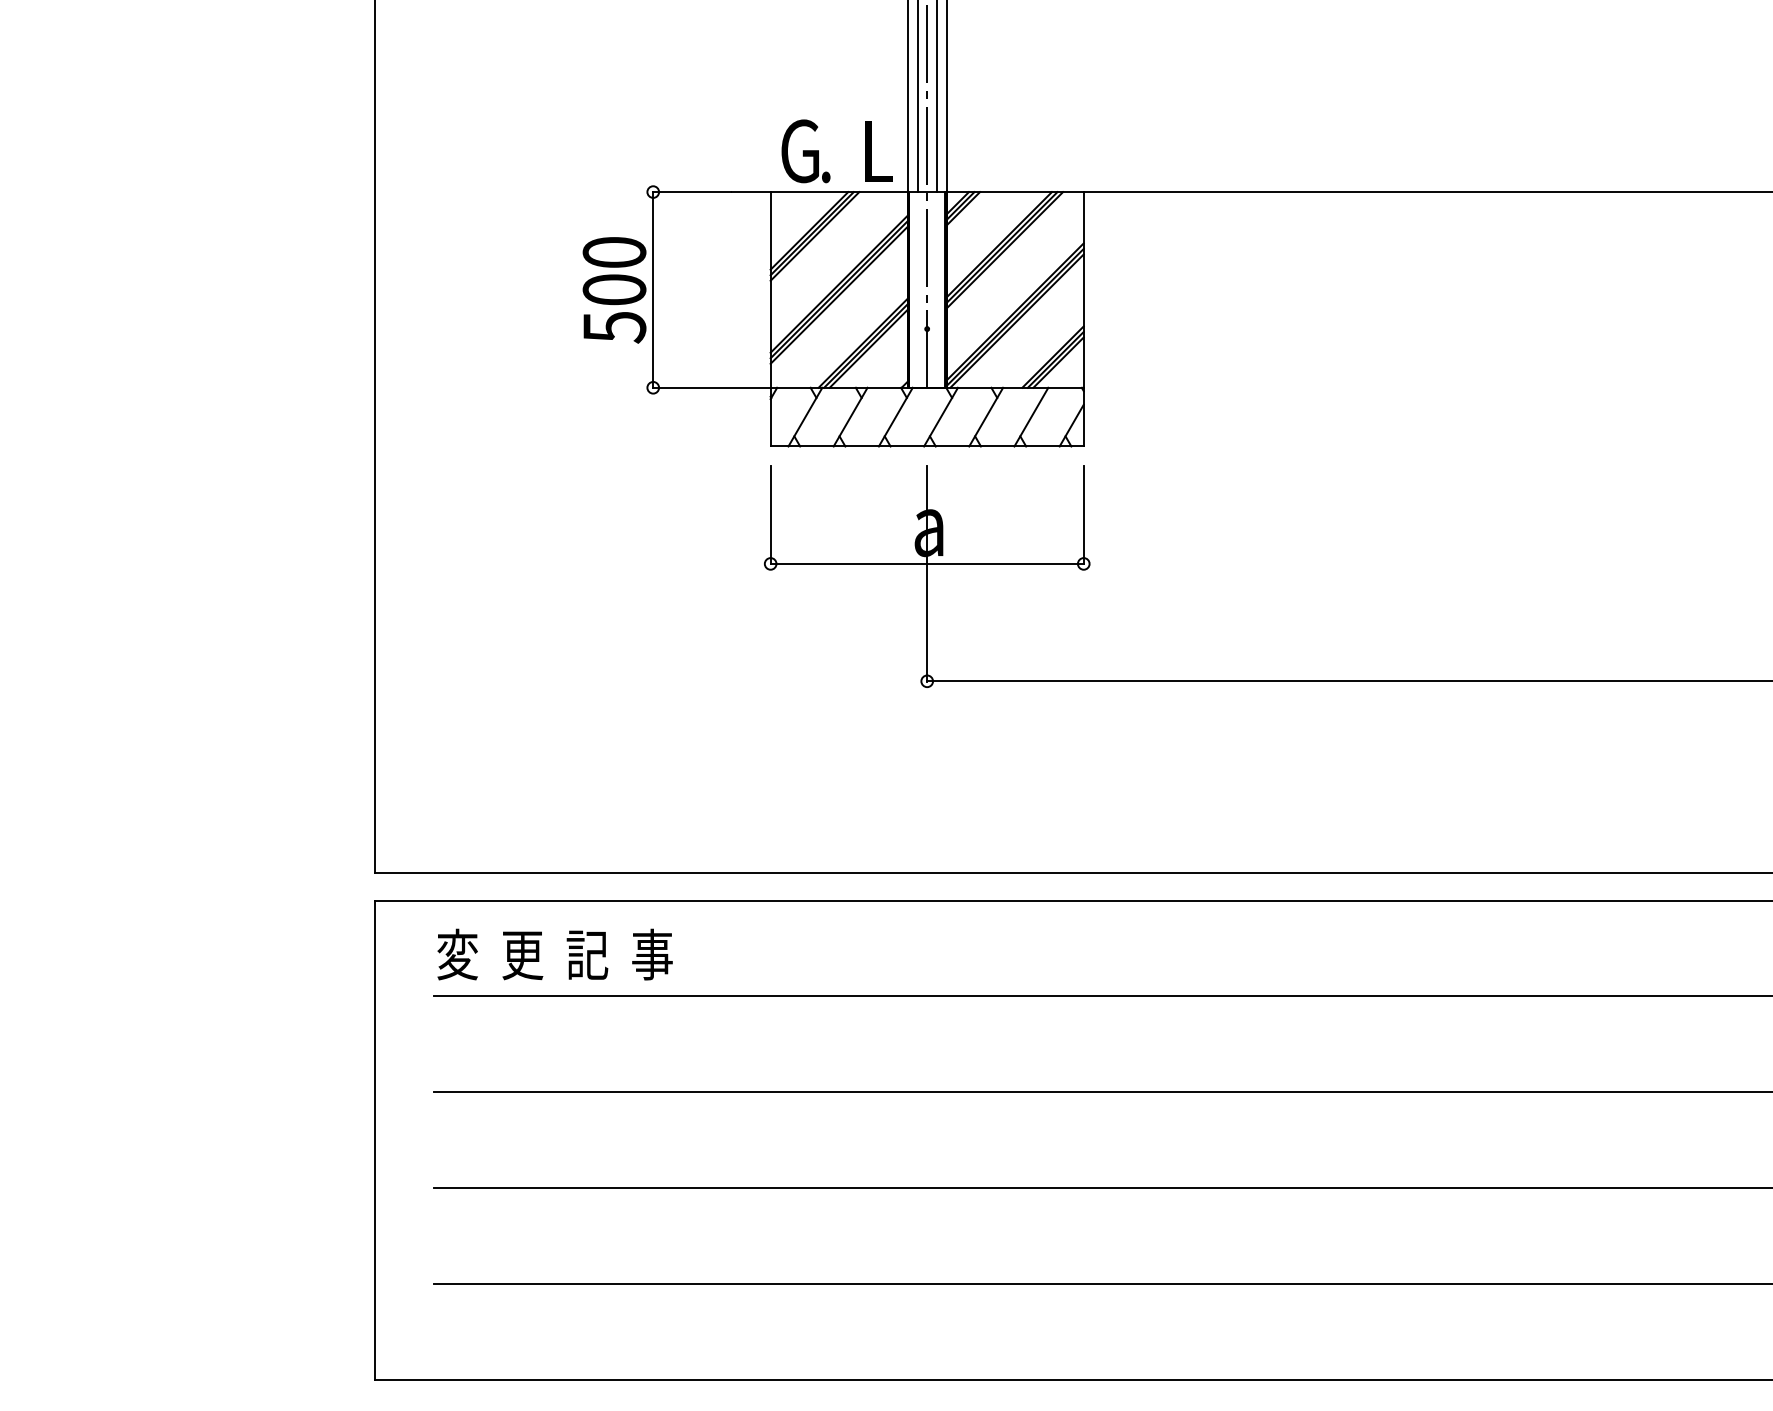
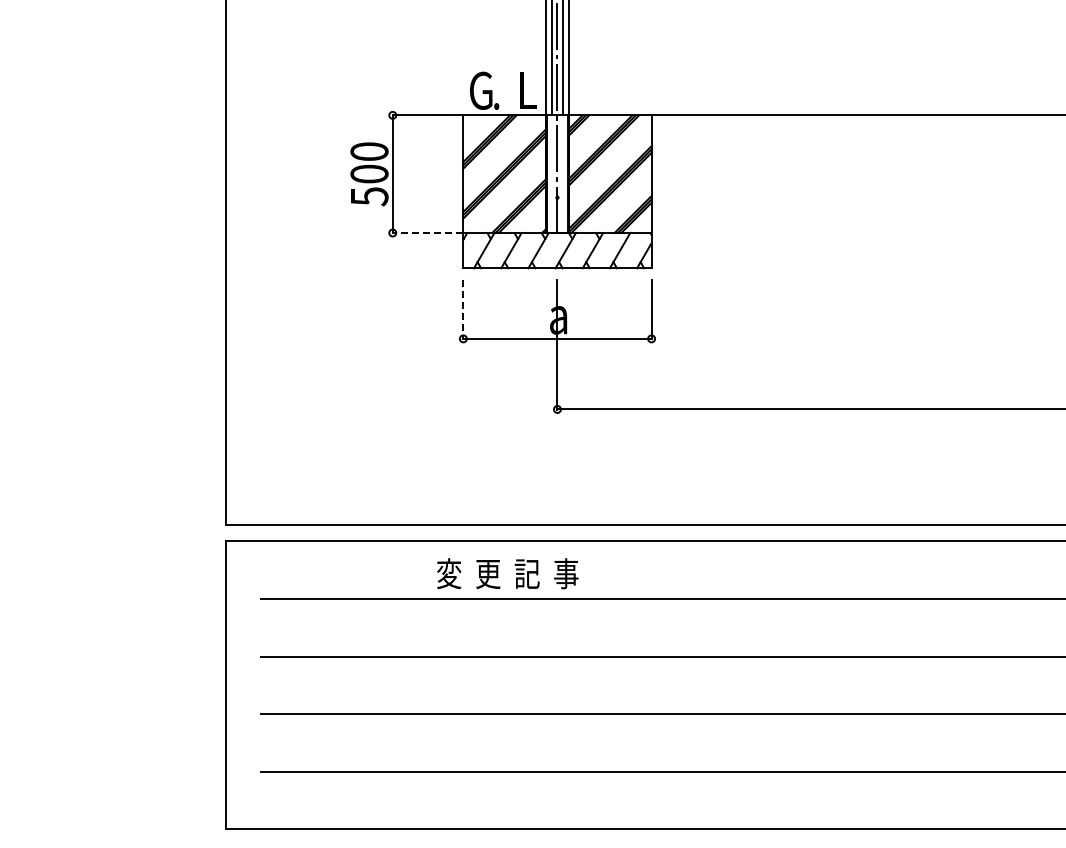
line: (711, 388) -> (427, 233), solid -> dashed
line: (770, 515) -> (463, 309), solid -> dashed
text: (554, 954) -> (507, 573), moved

